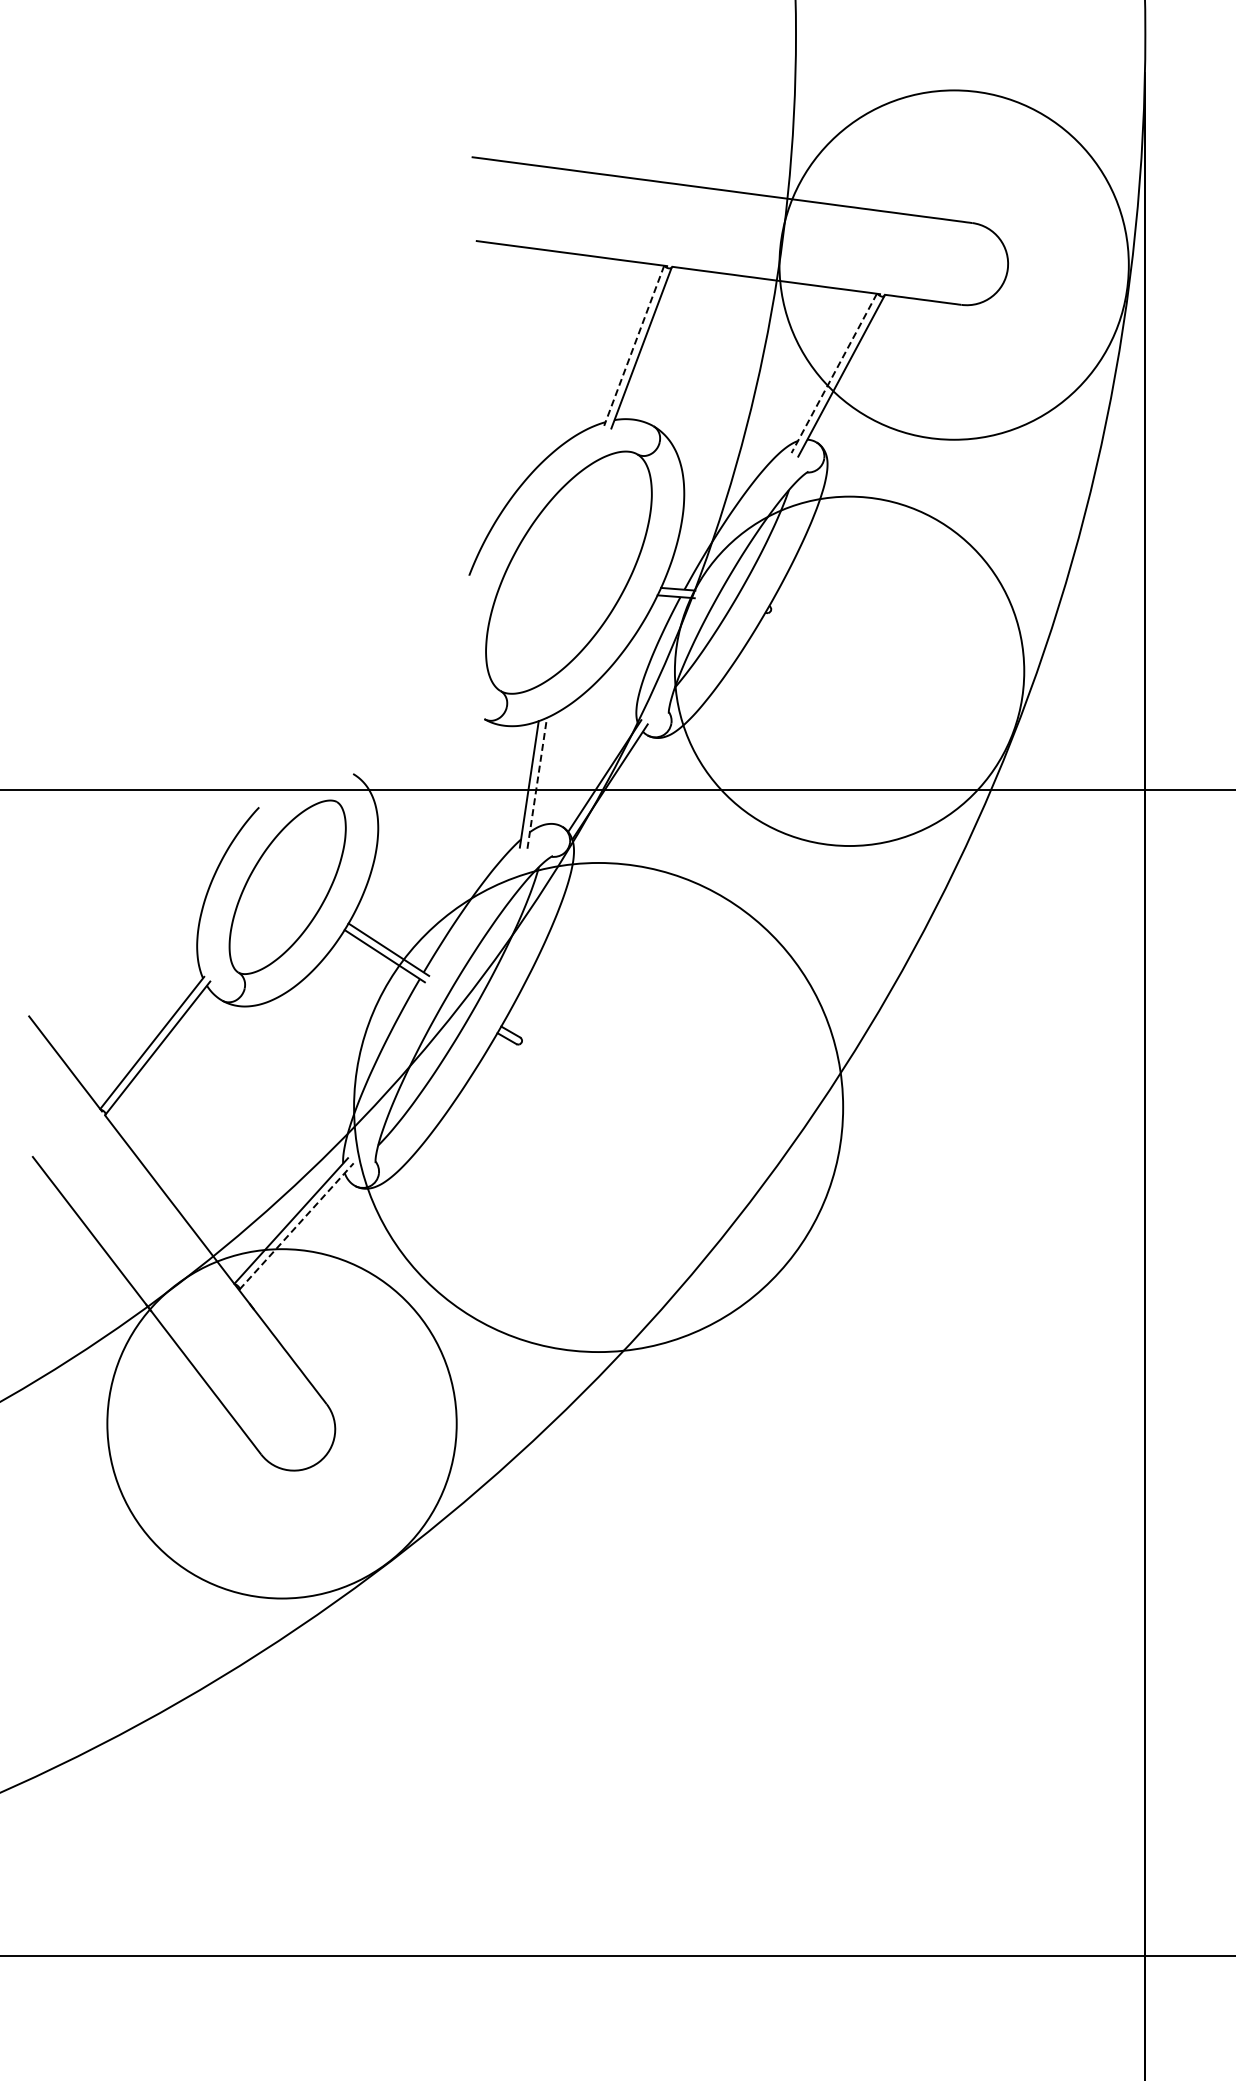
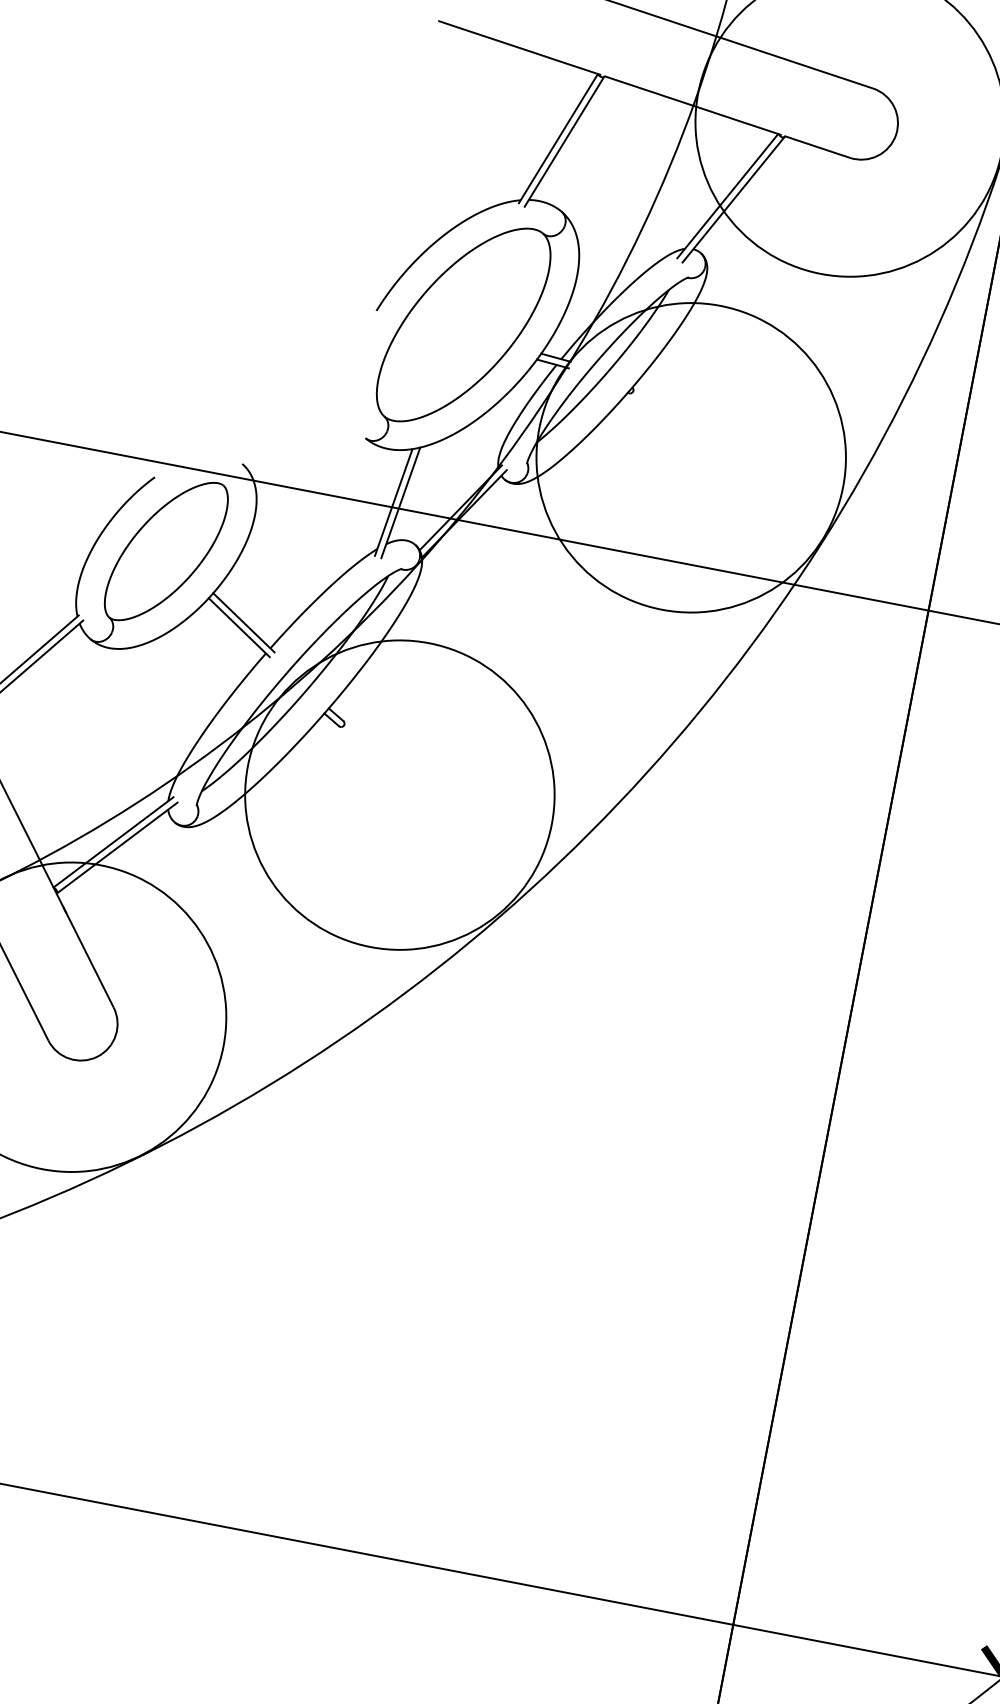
line: (634, 346) -> (558, 139), dashed -> solid
line: (834, 373) -> (727, 196), dashed -> solid
line: (537, 782) -> (401, 502), dashed -> solid
circle: (598, 1107) -> (399, 795), size x0.71
line: (296, 1226) -> (117, 848), dashed -> solid

